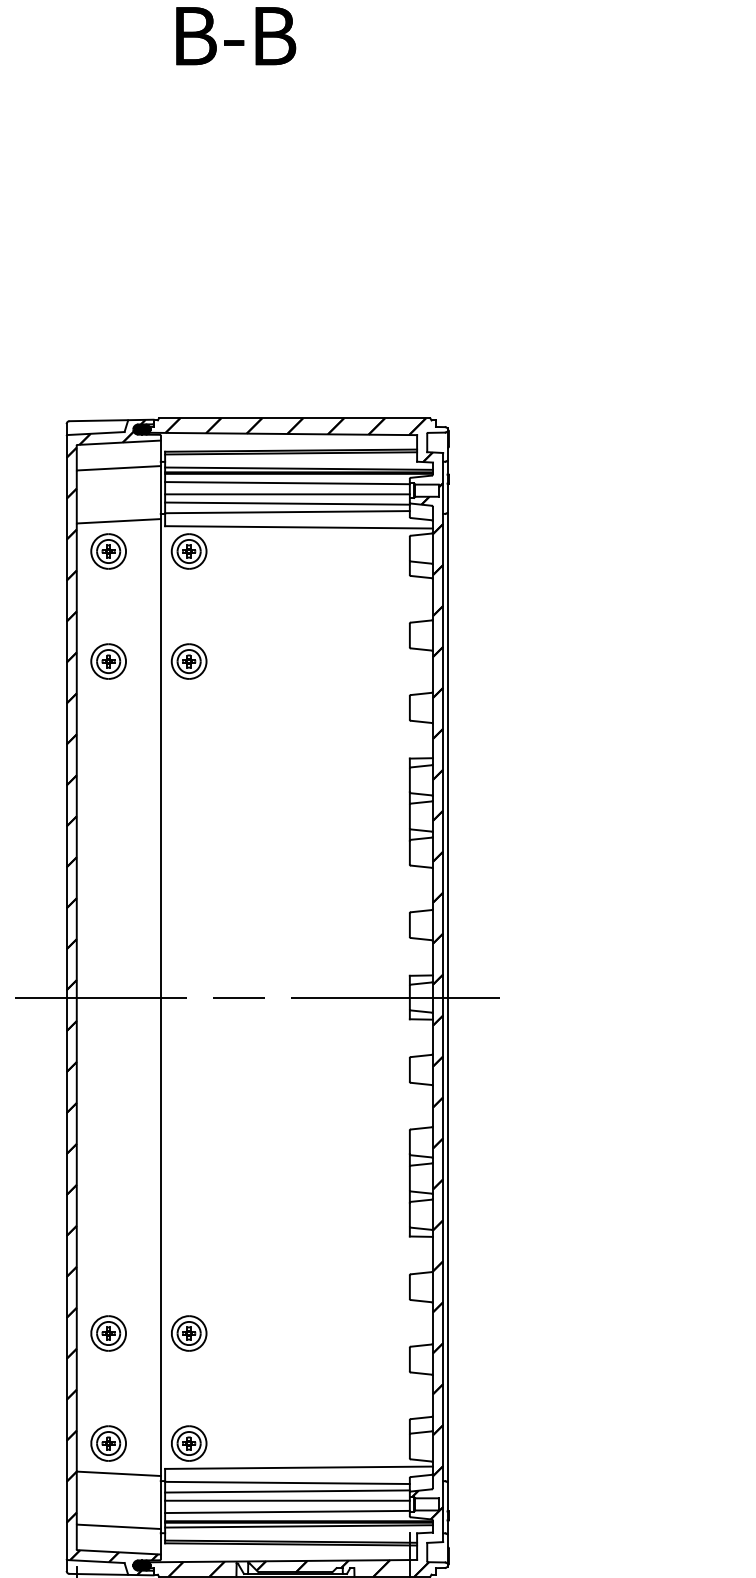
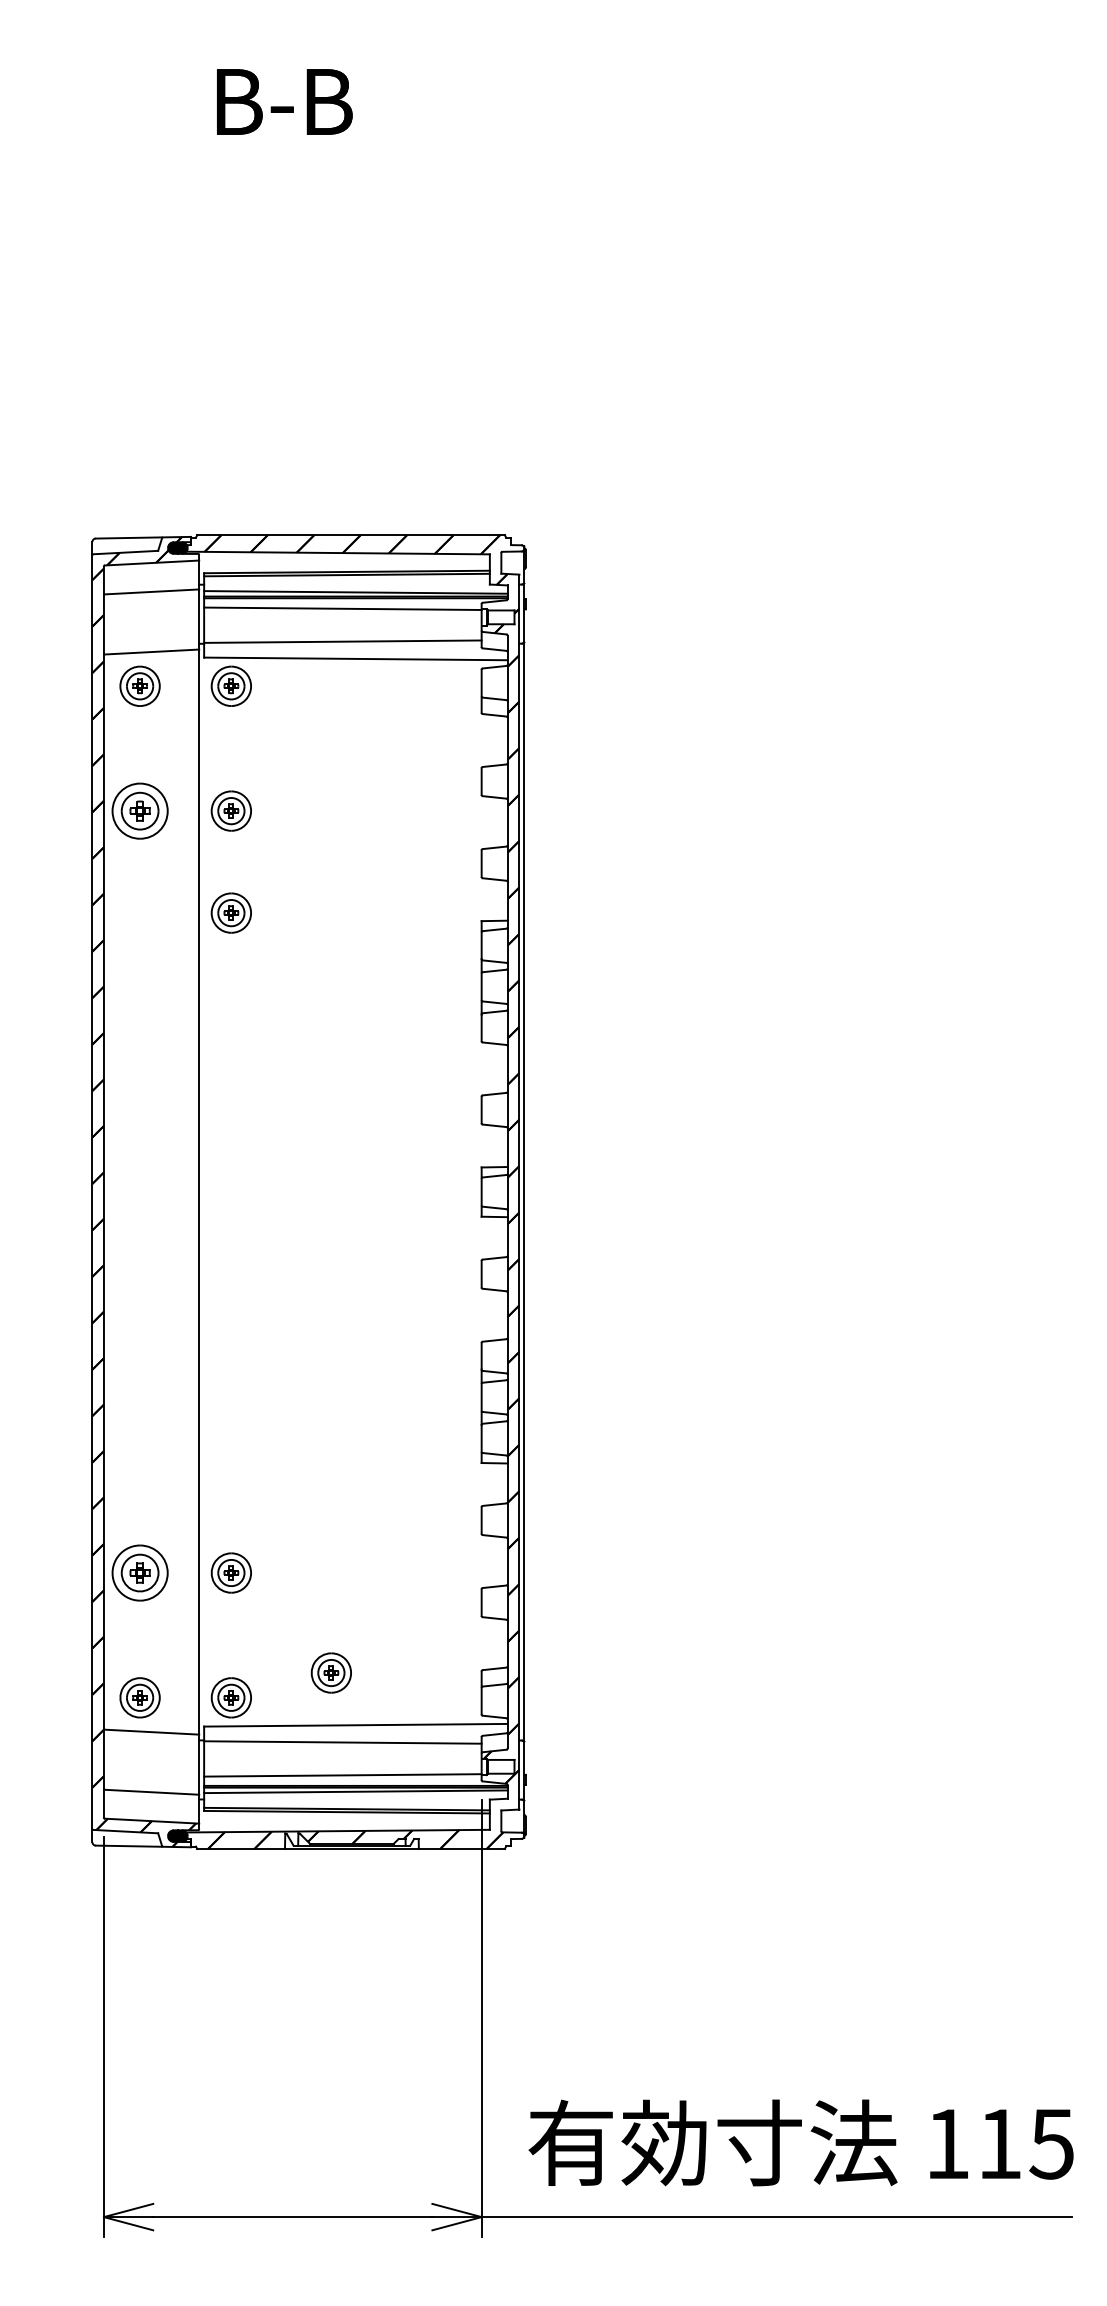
line: (287, 494) -> (342, 621), removed
line: (287, 503) -> (342, 631), removed
part: (108, 661) -> (139, 810), size x1.4
part: (188, 750) -> (230, 912), added
line: (257, 997) -> (308, 1192), removed
part: (108, 1333) -> (139, 1572), size x1.4
part: (276, 1421) -> (330, 1672), added
line: (287, 1490) -> (342, 1751), removed
line: (287, 1500) -> (342, 1762), removed

